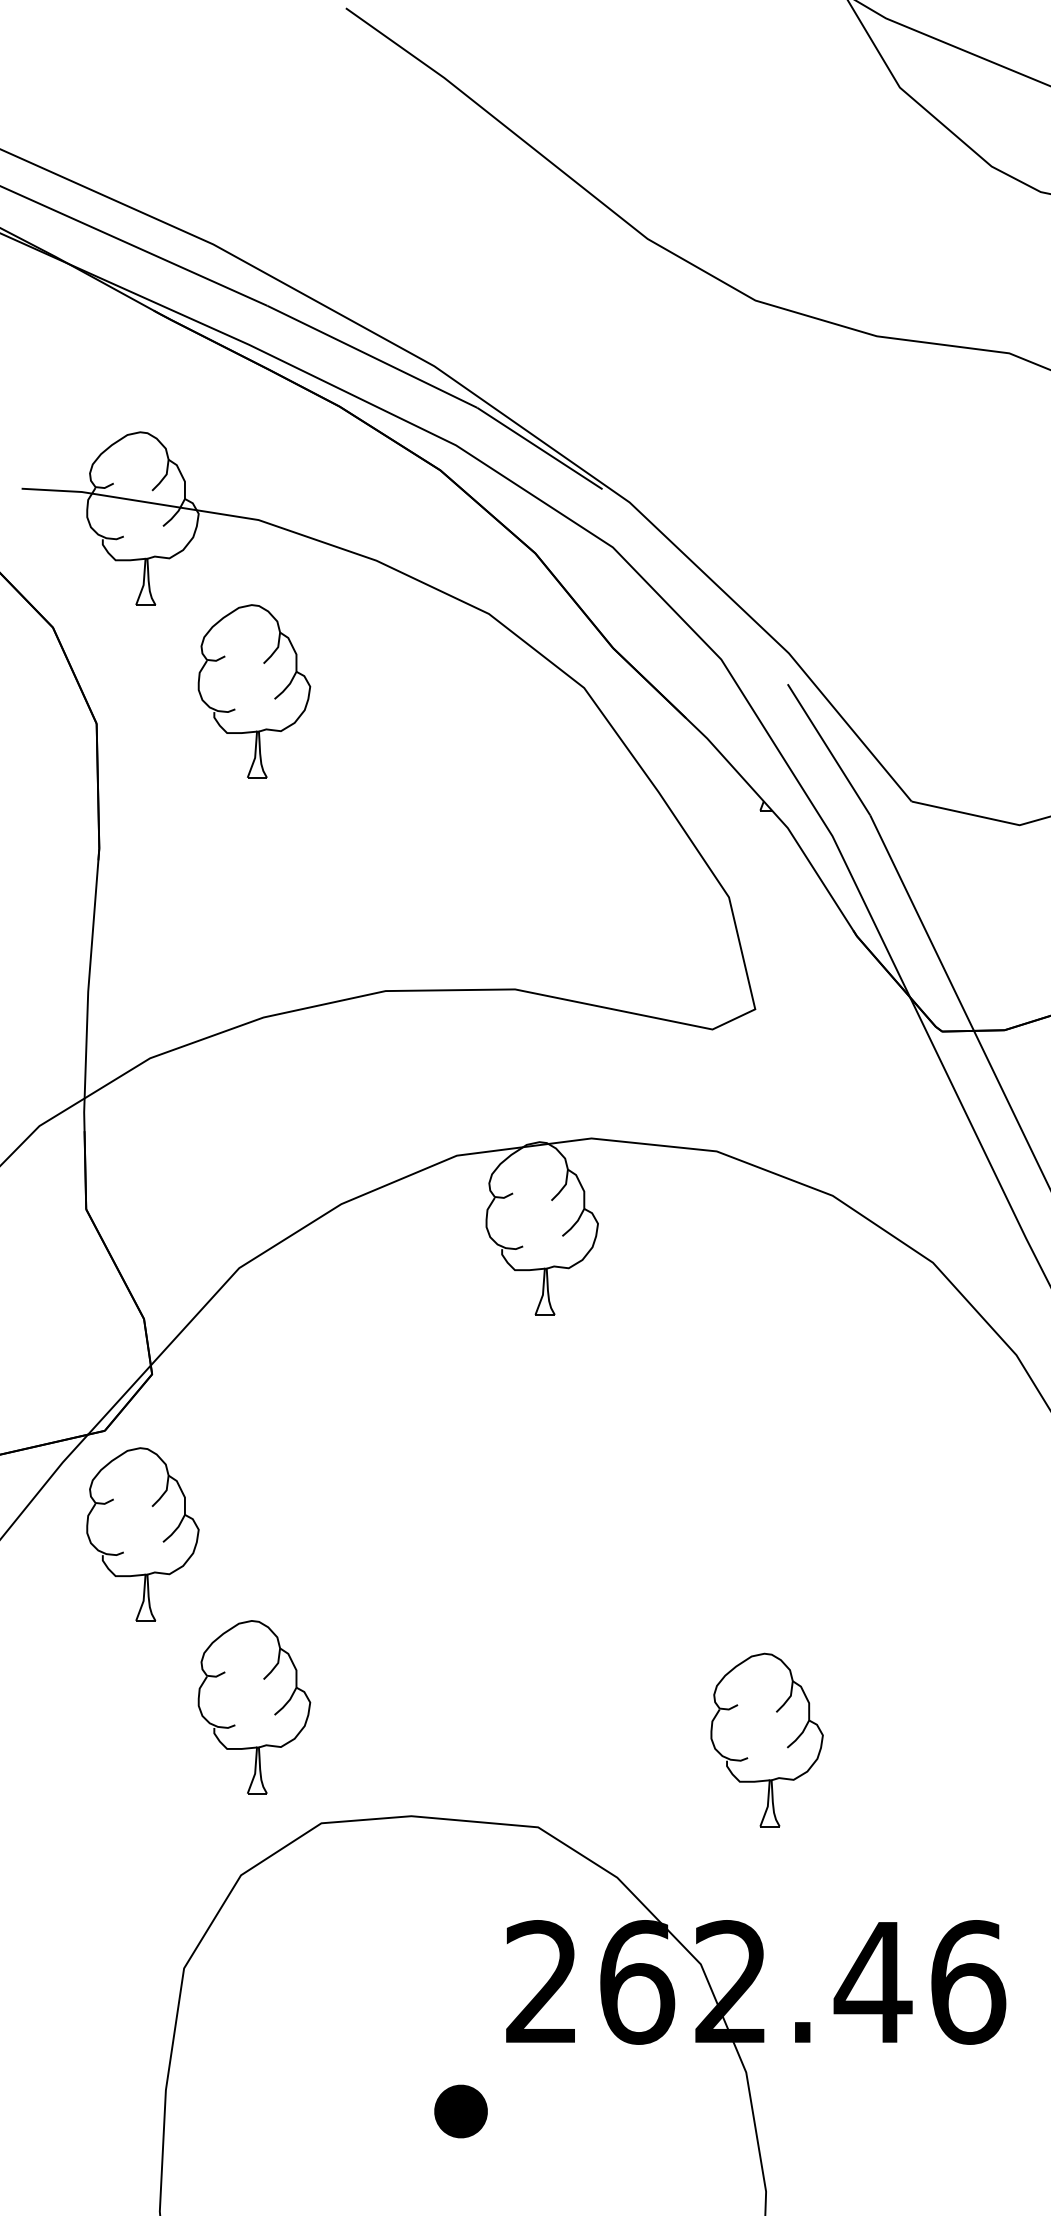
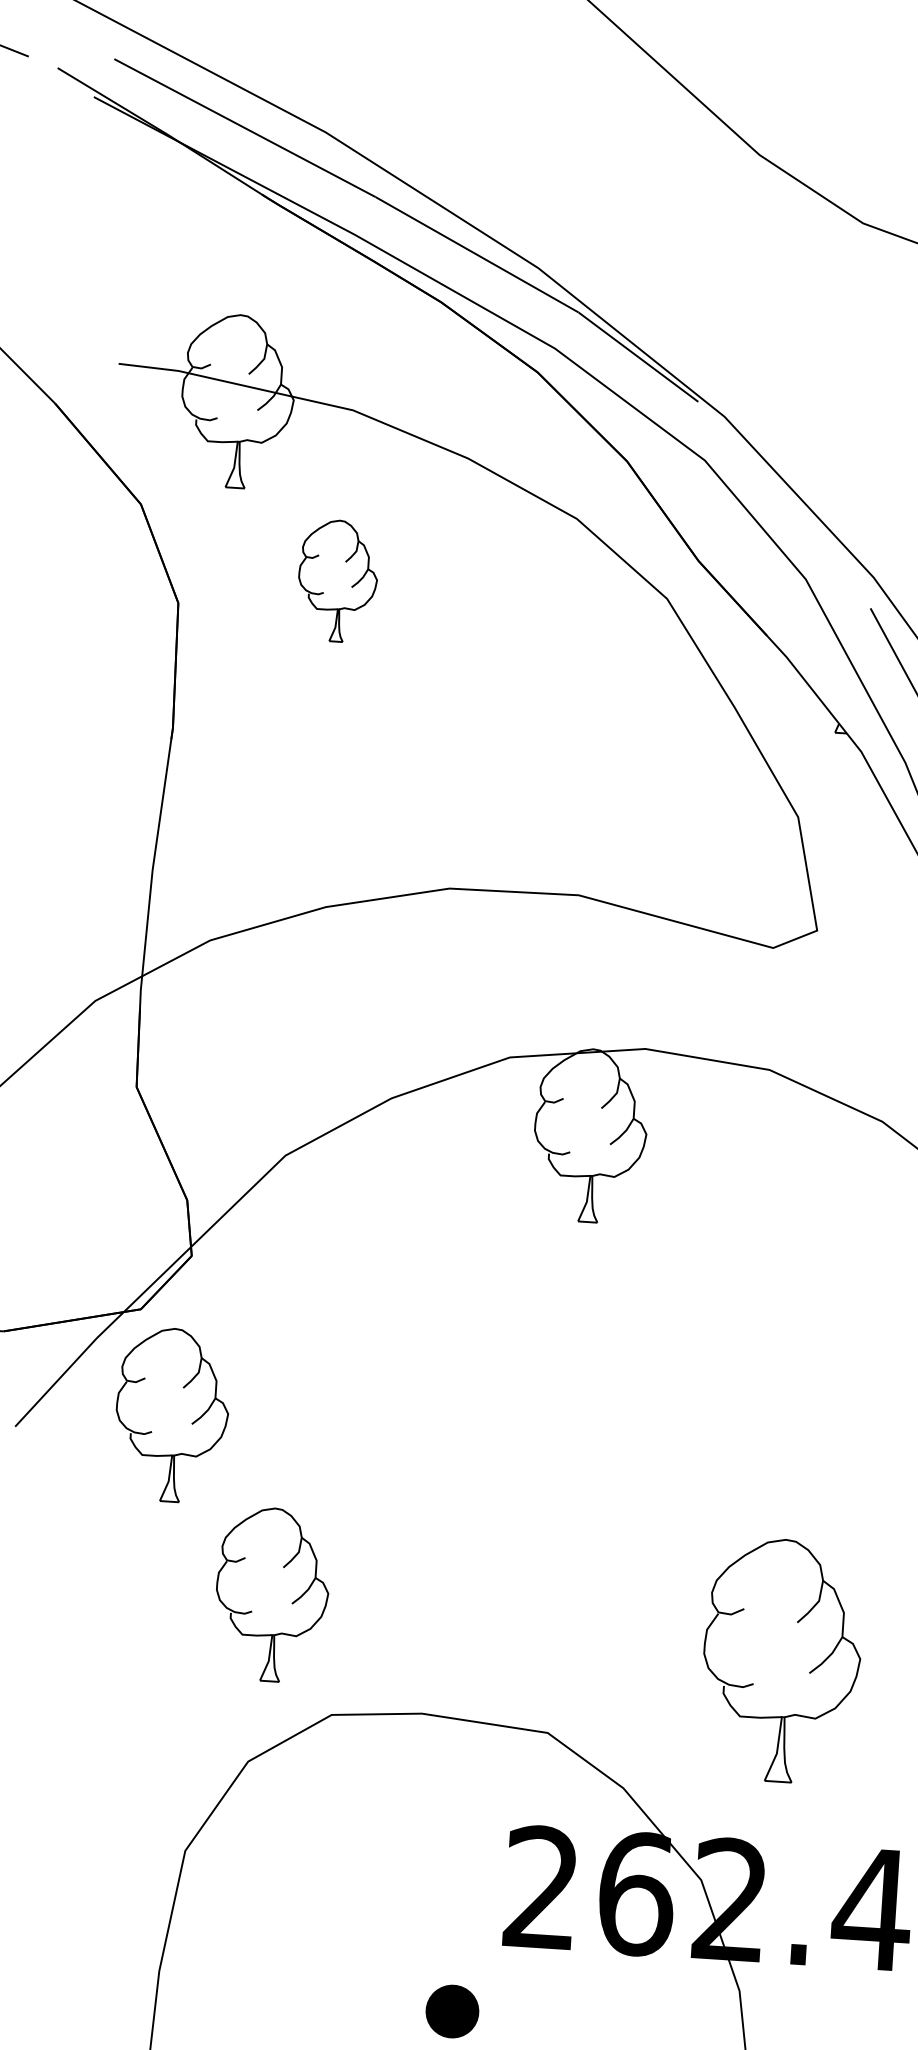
part: (254, 691) -> (337, 581), size x0.7
part: (766, 1739) -> (781, 1660), size x1.4

